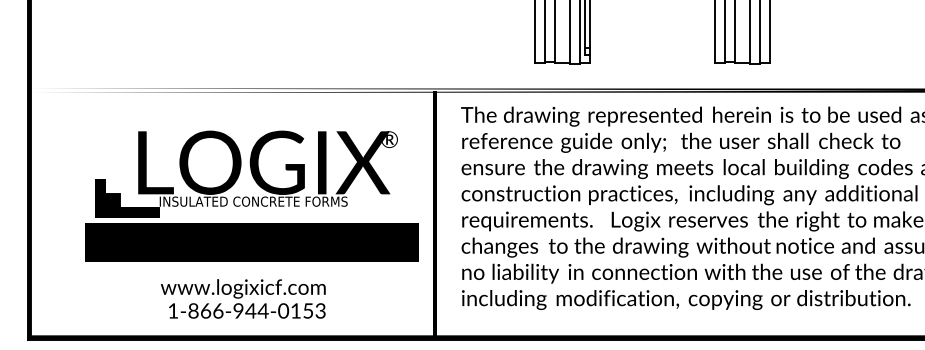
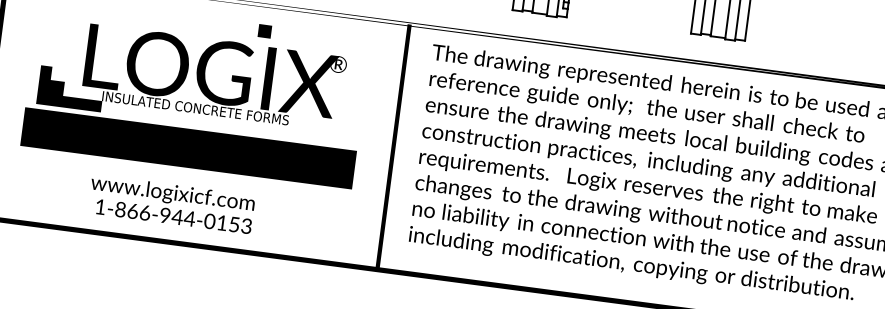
fill: (291, 115) -> (264, 30), added
part: (251, 195) -> (194, 101), moved
text: (243, 298) -> (171, 203), moved

